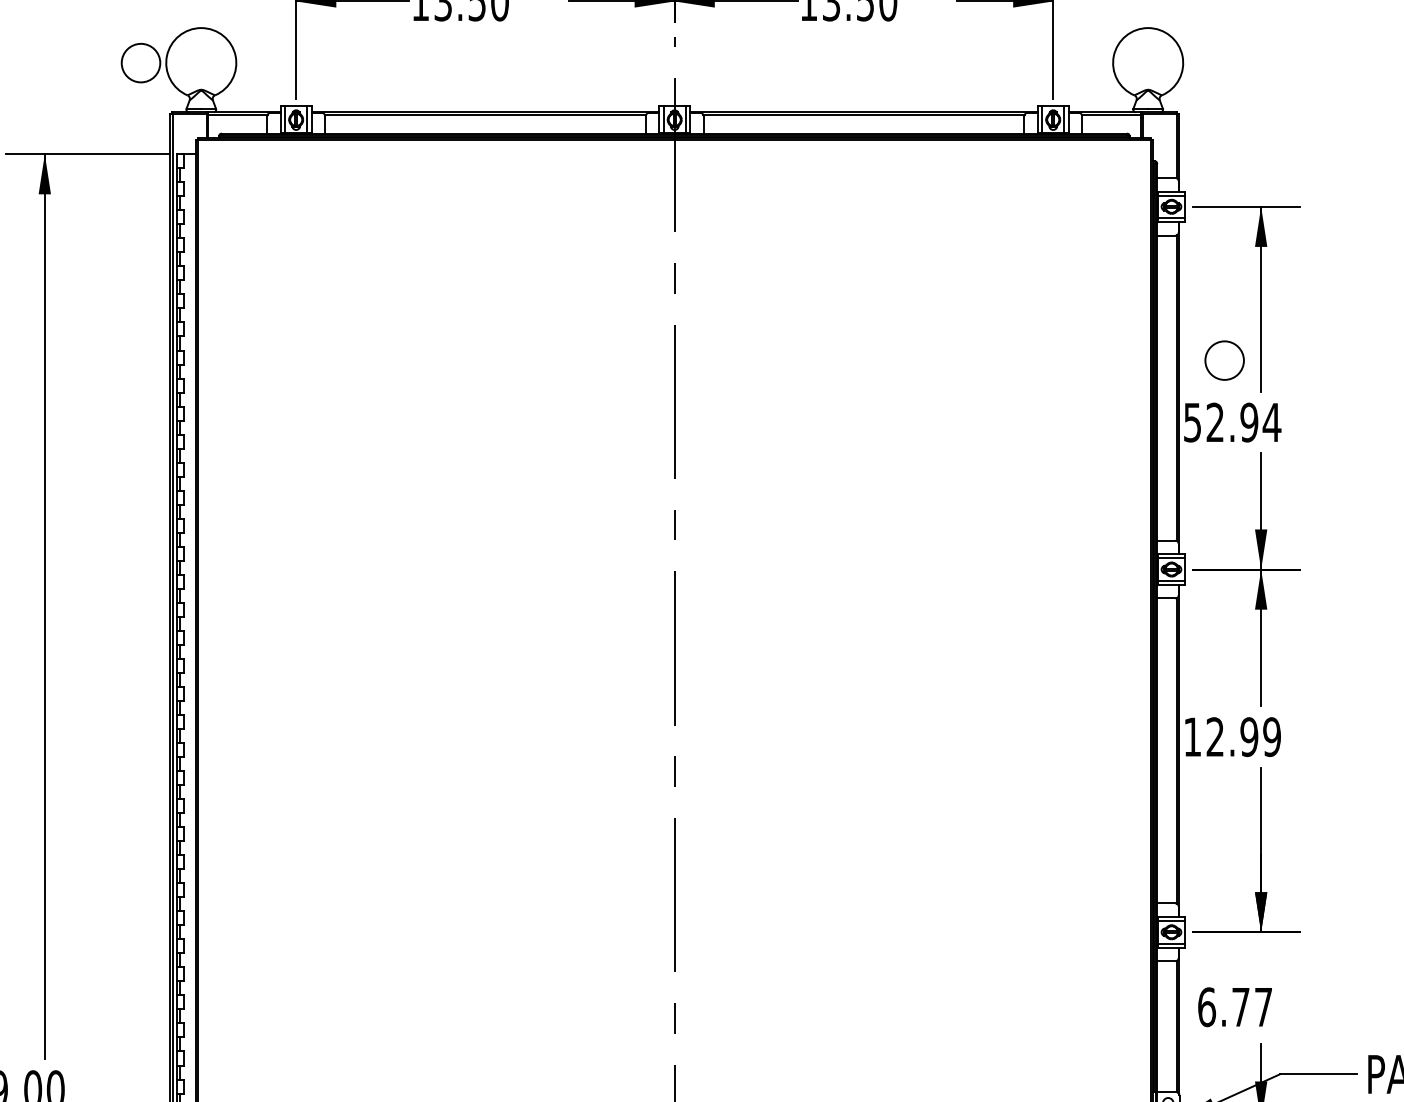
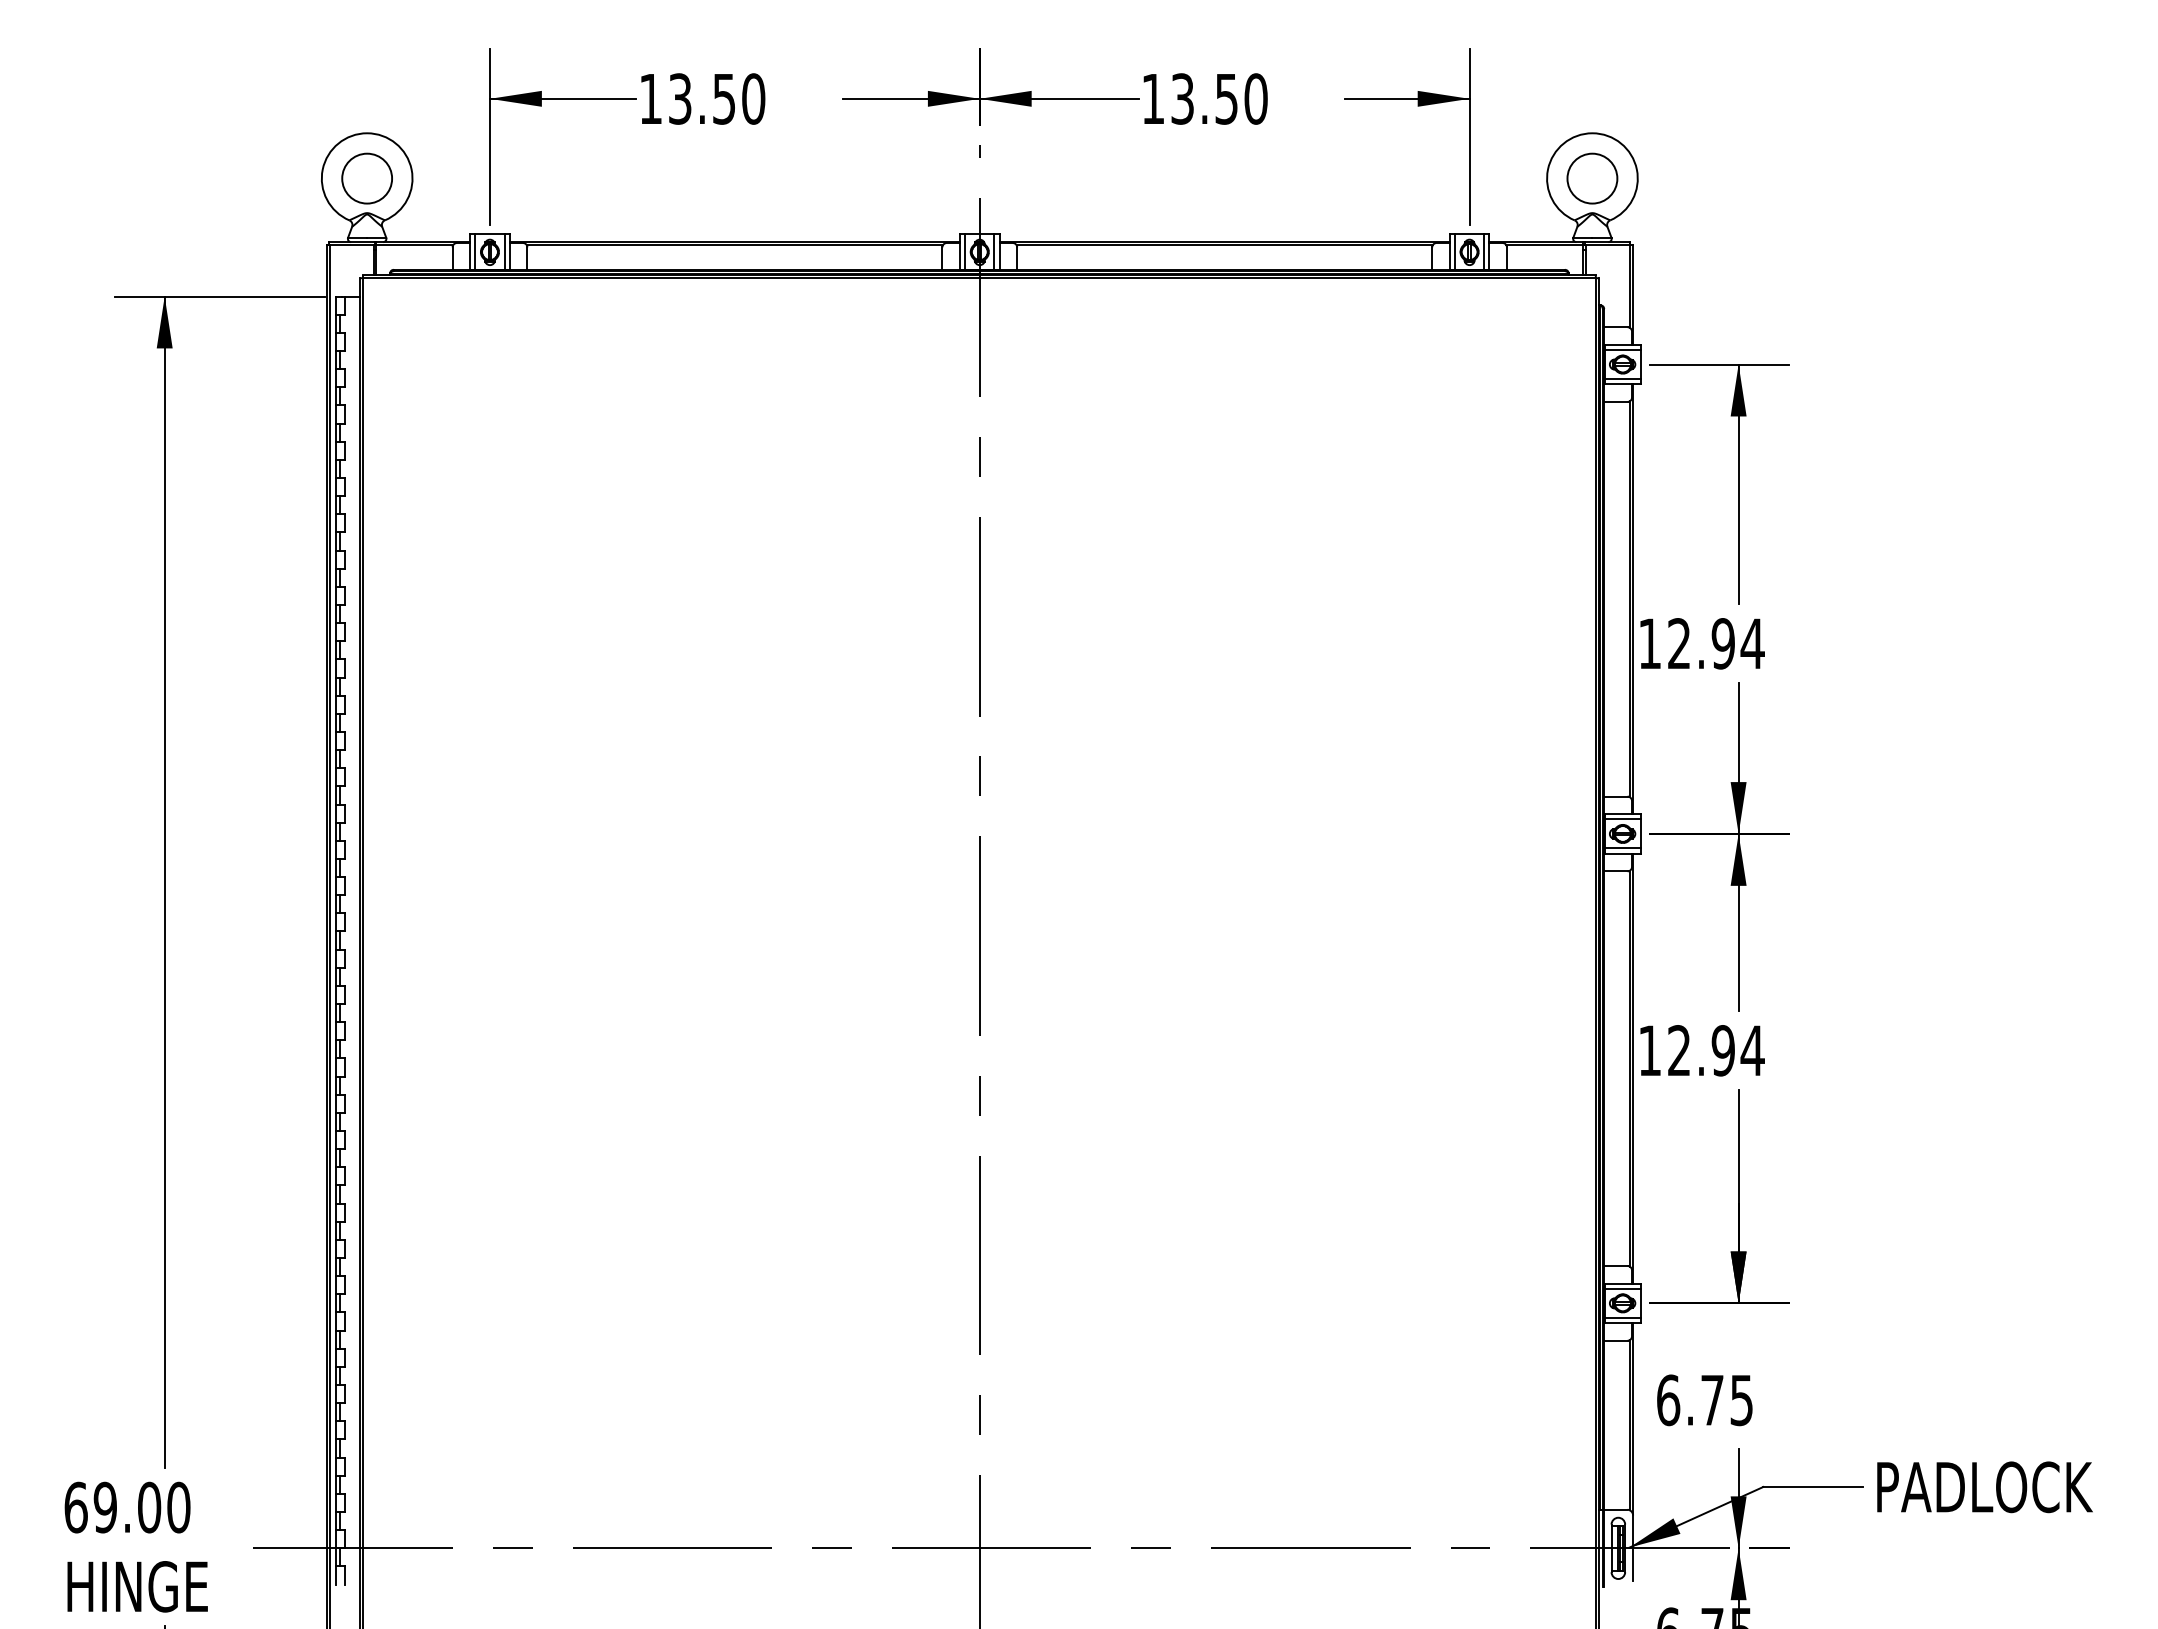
circle: (140, 63) -> (366, 178), moved
circle: (1224, 360) -> (1592, 178), moved
text: (1192, 422) -> (1649, 643), 52.94 -> 12.94
text: (1271, 736) -> (1752, 1050), 12.99 -> 12.94
text: (1263, 1007) -> (1741, 1400), 6.77 -> 6.75

